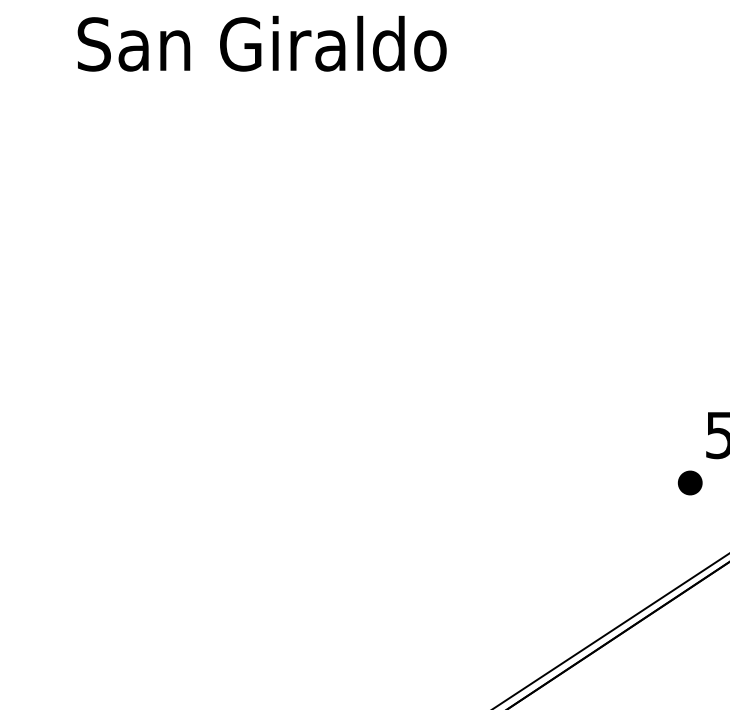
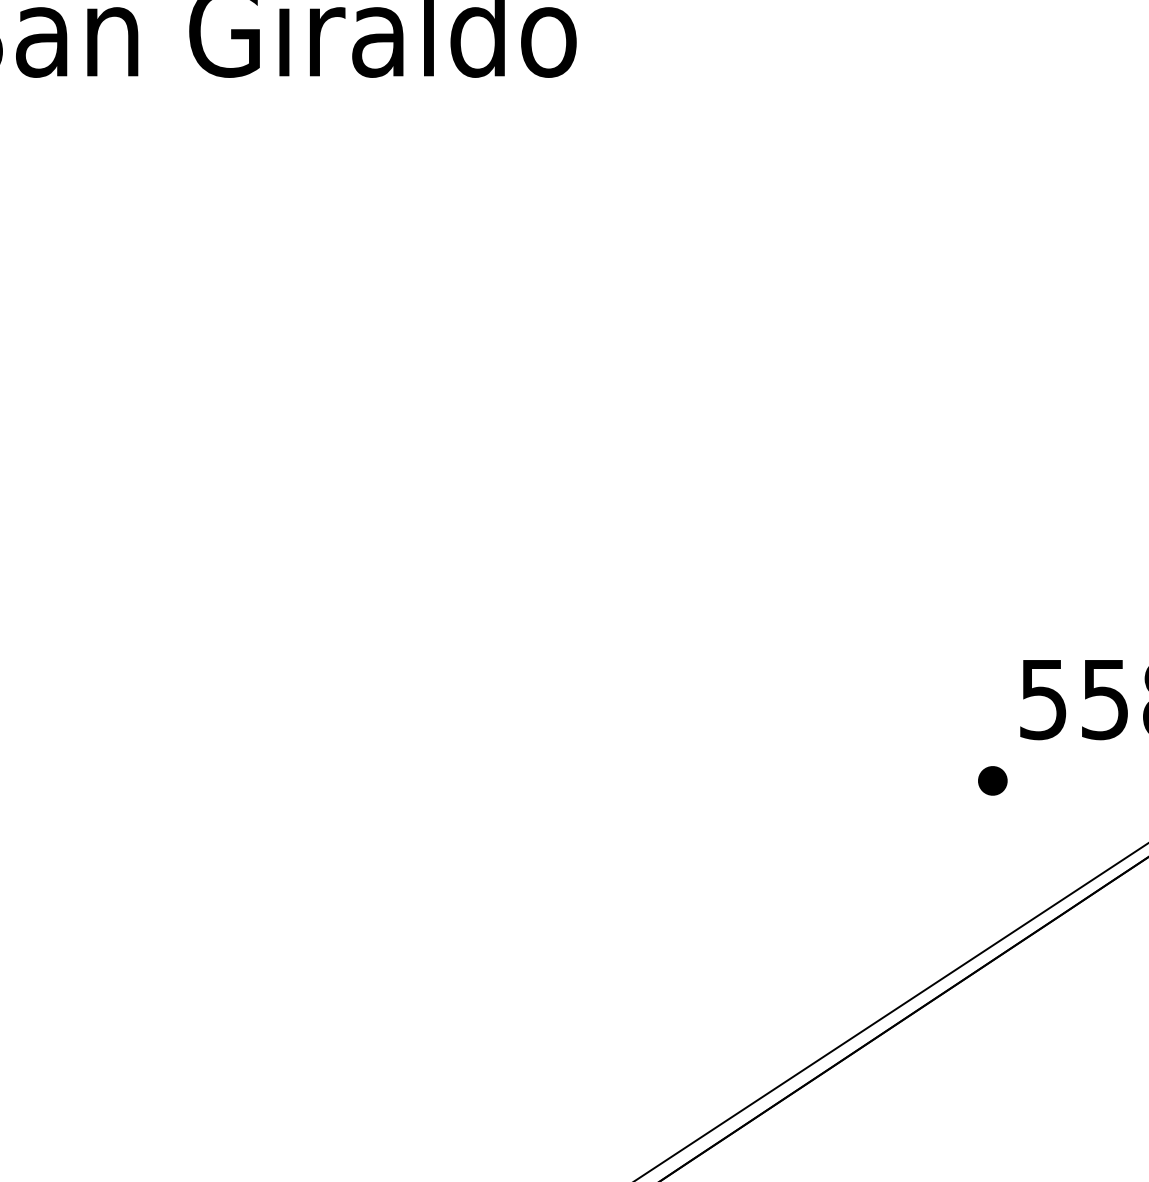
part: (689, 482) -> (991, 780), size x0.7

